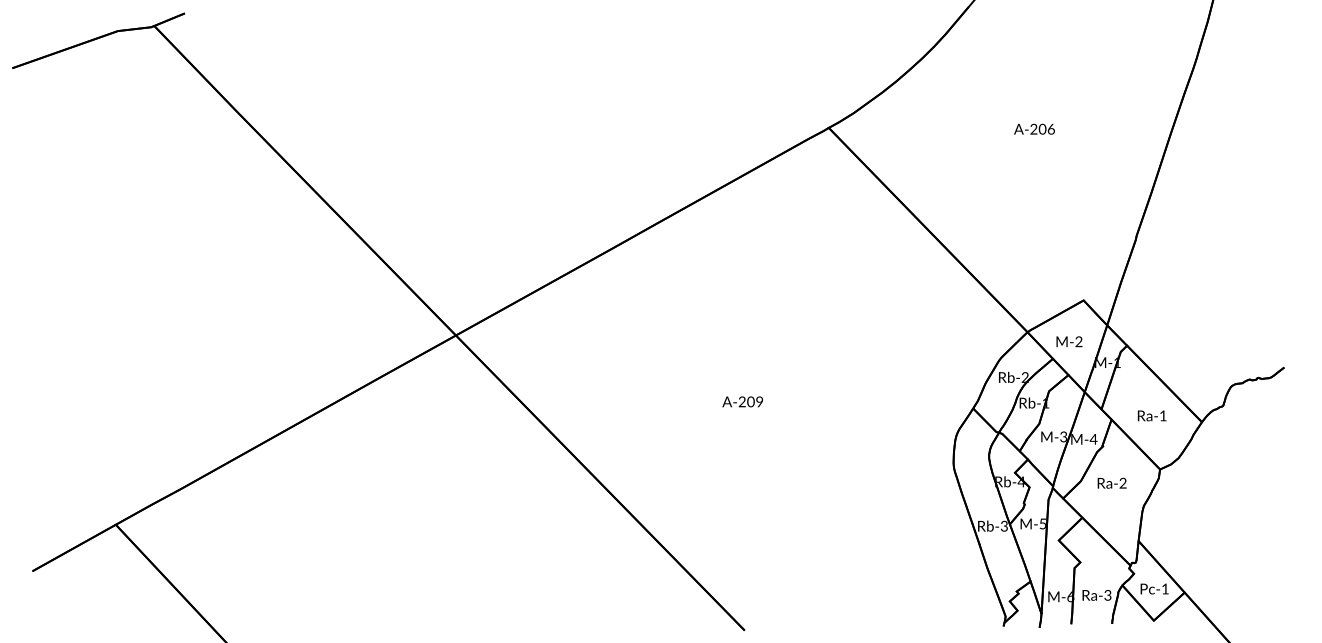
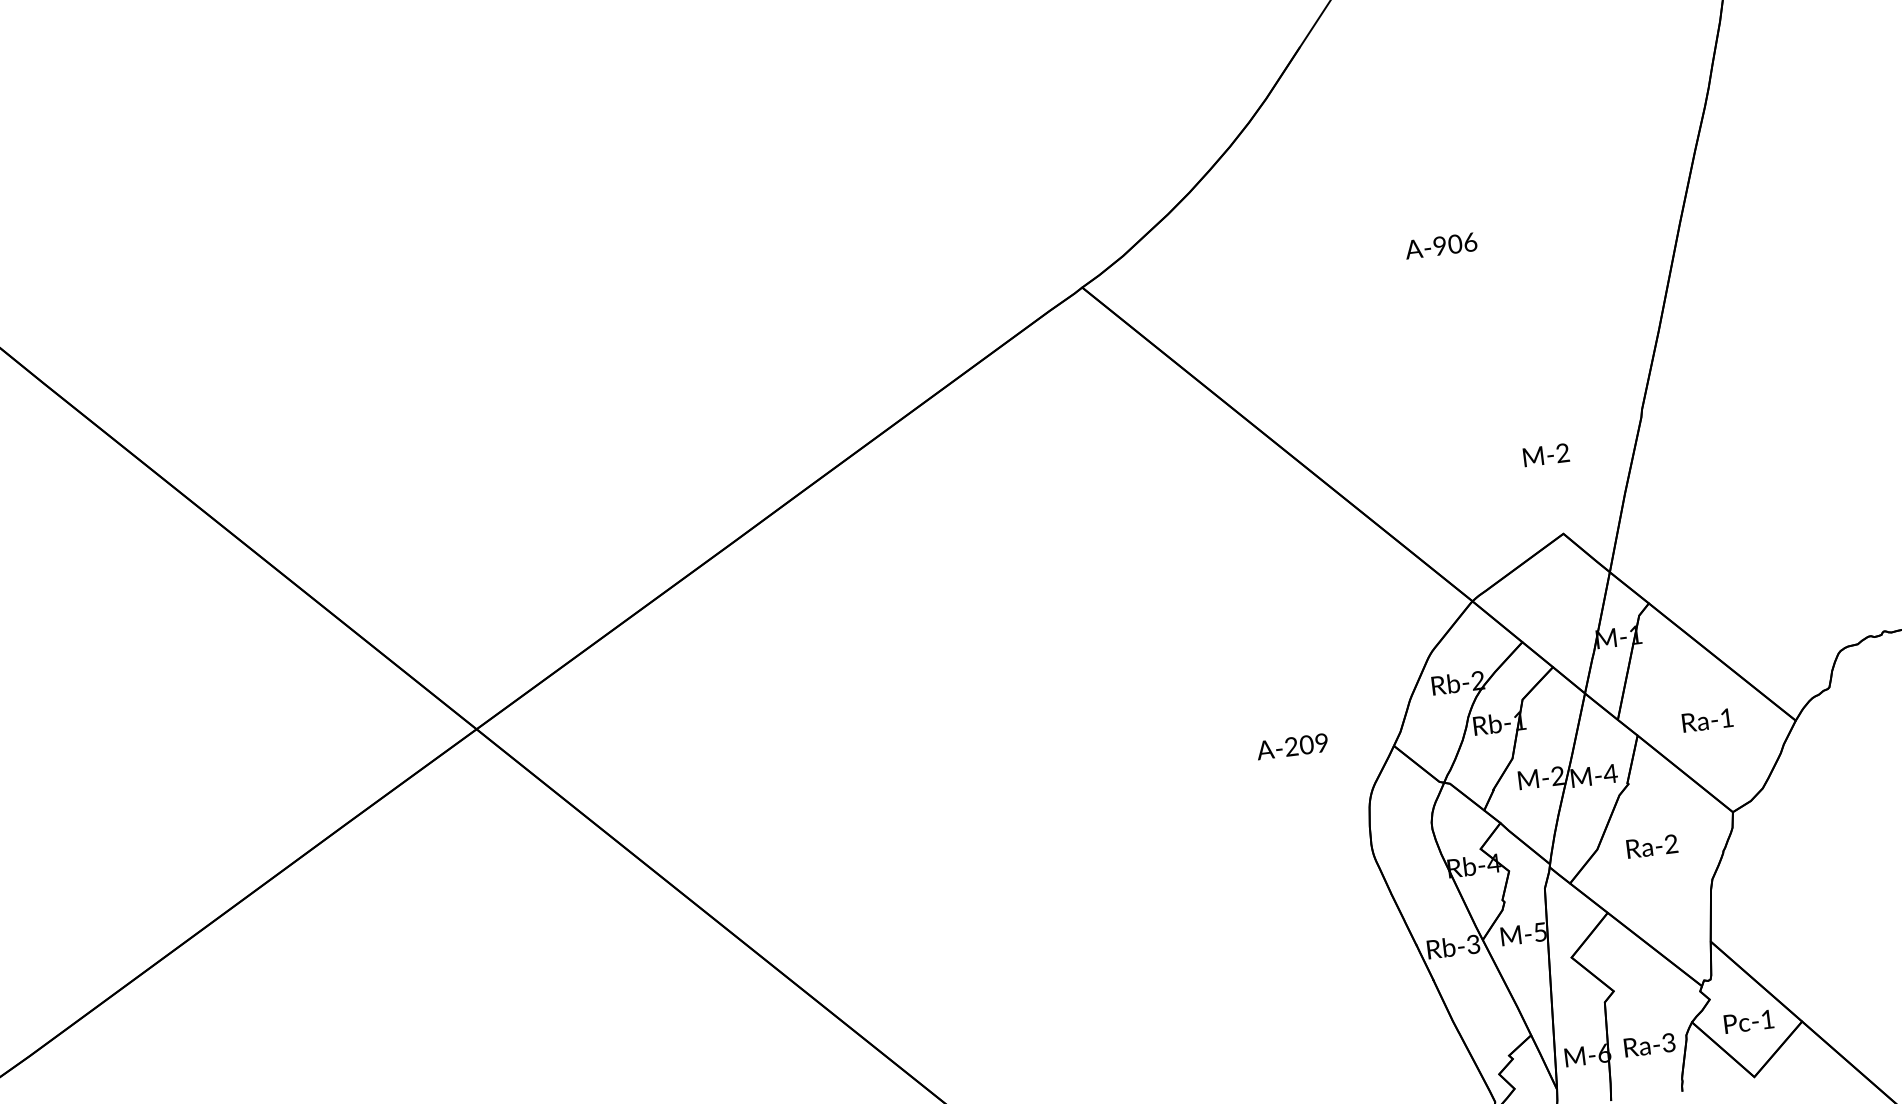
text: (1033, 129) -> (1439, 246), A-206 -> A-906
text: (1069, 341) -> (1546, 454), moved
text: (742, 401) -> (1291, 745), moved
text: (1063, 438) -> (1557, 778), M-3 -> M-2

